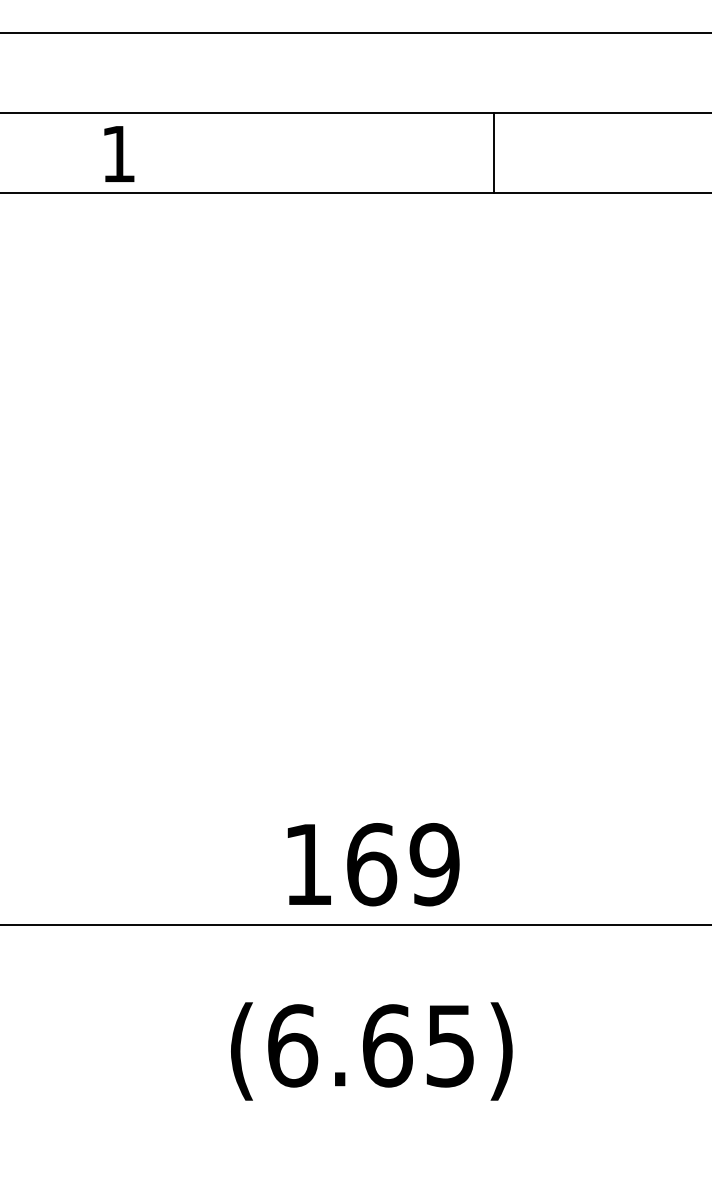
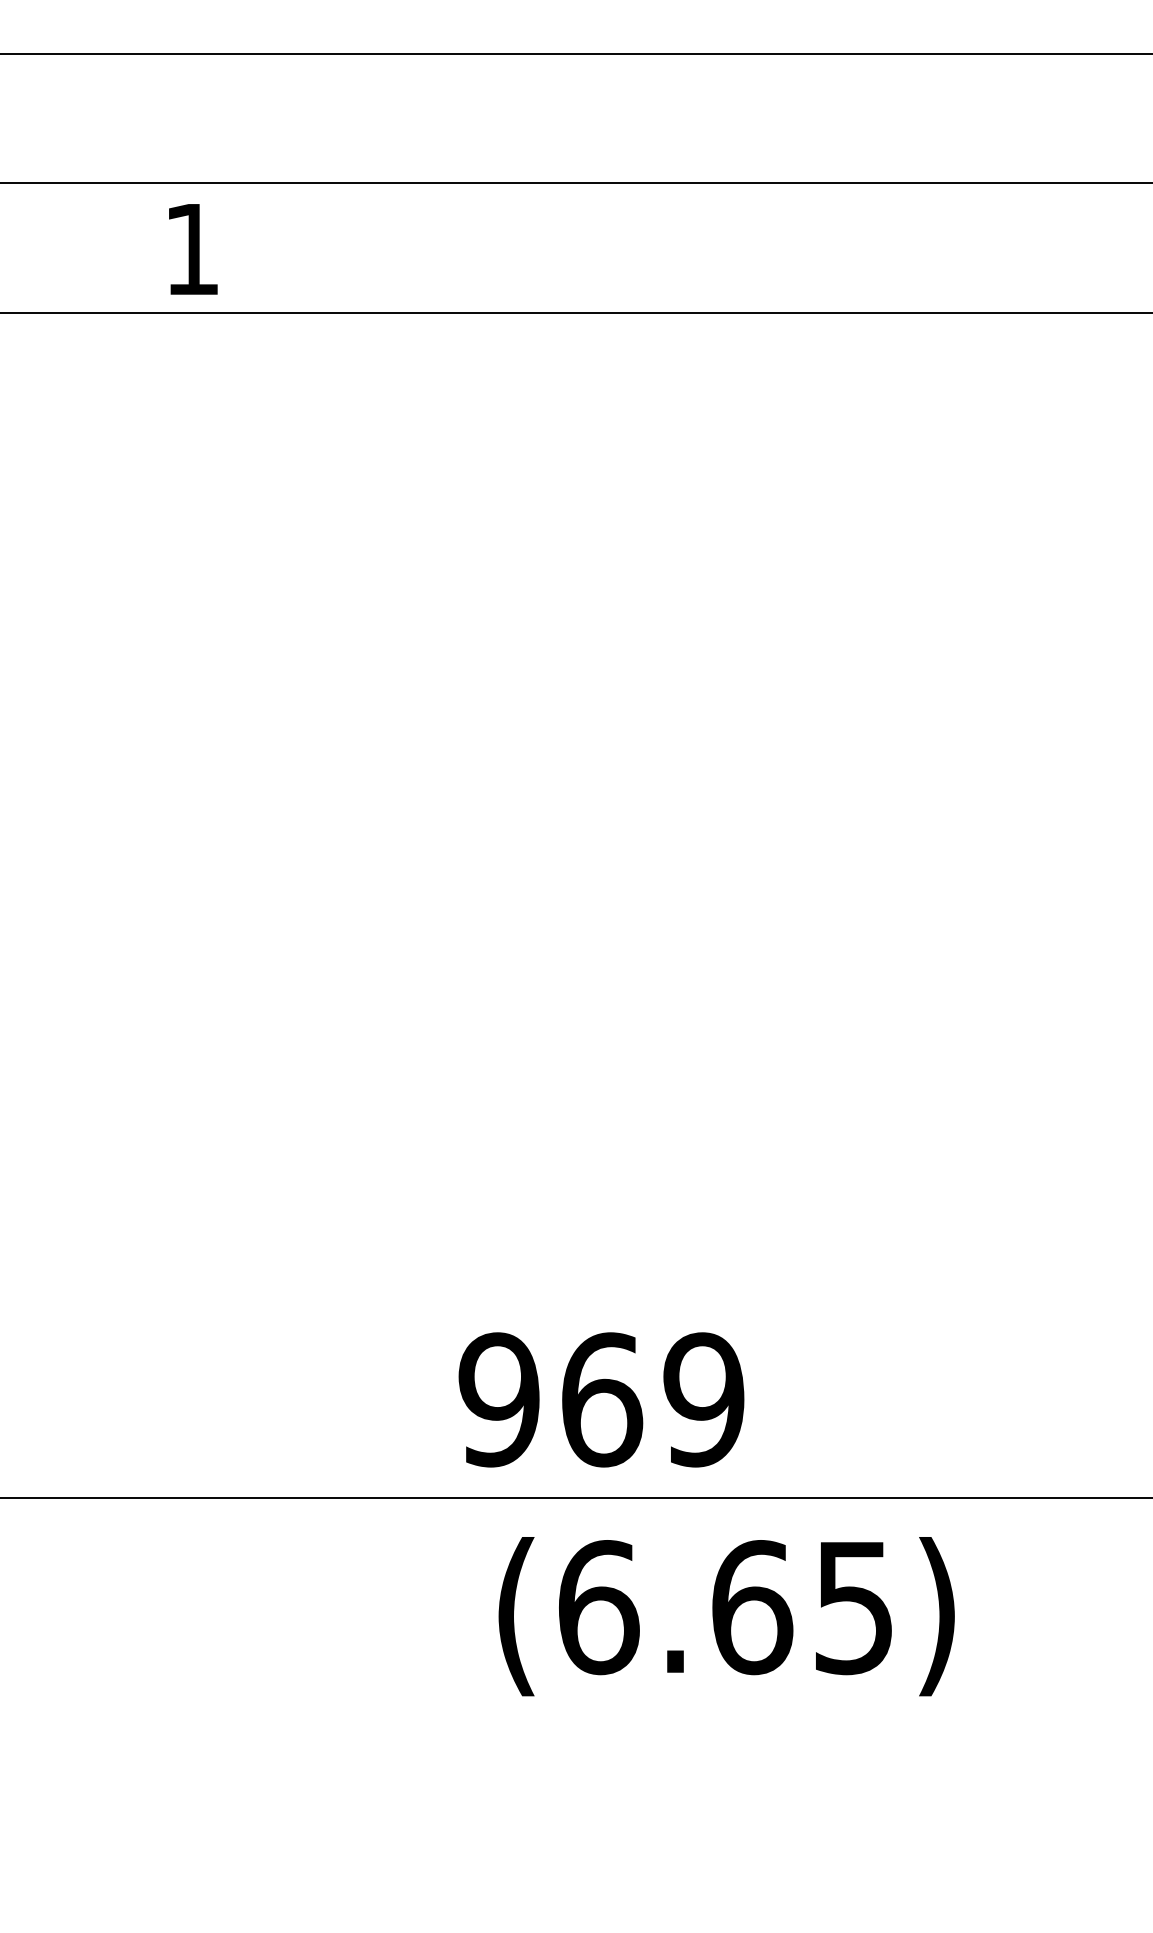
line: (494, 153) -> (800, 248), removed
text: (308, 864) -> (499, 1399), 169 -> 969
text: (371, 1051) -> (726, 1616), moved

